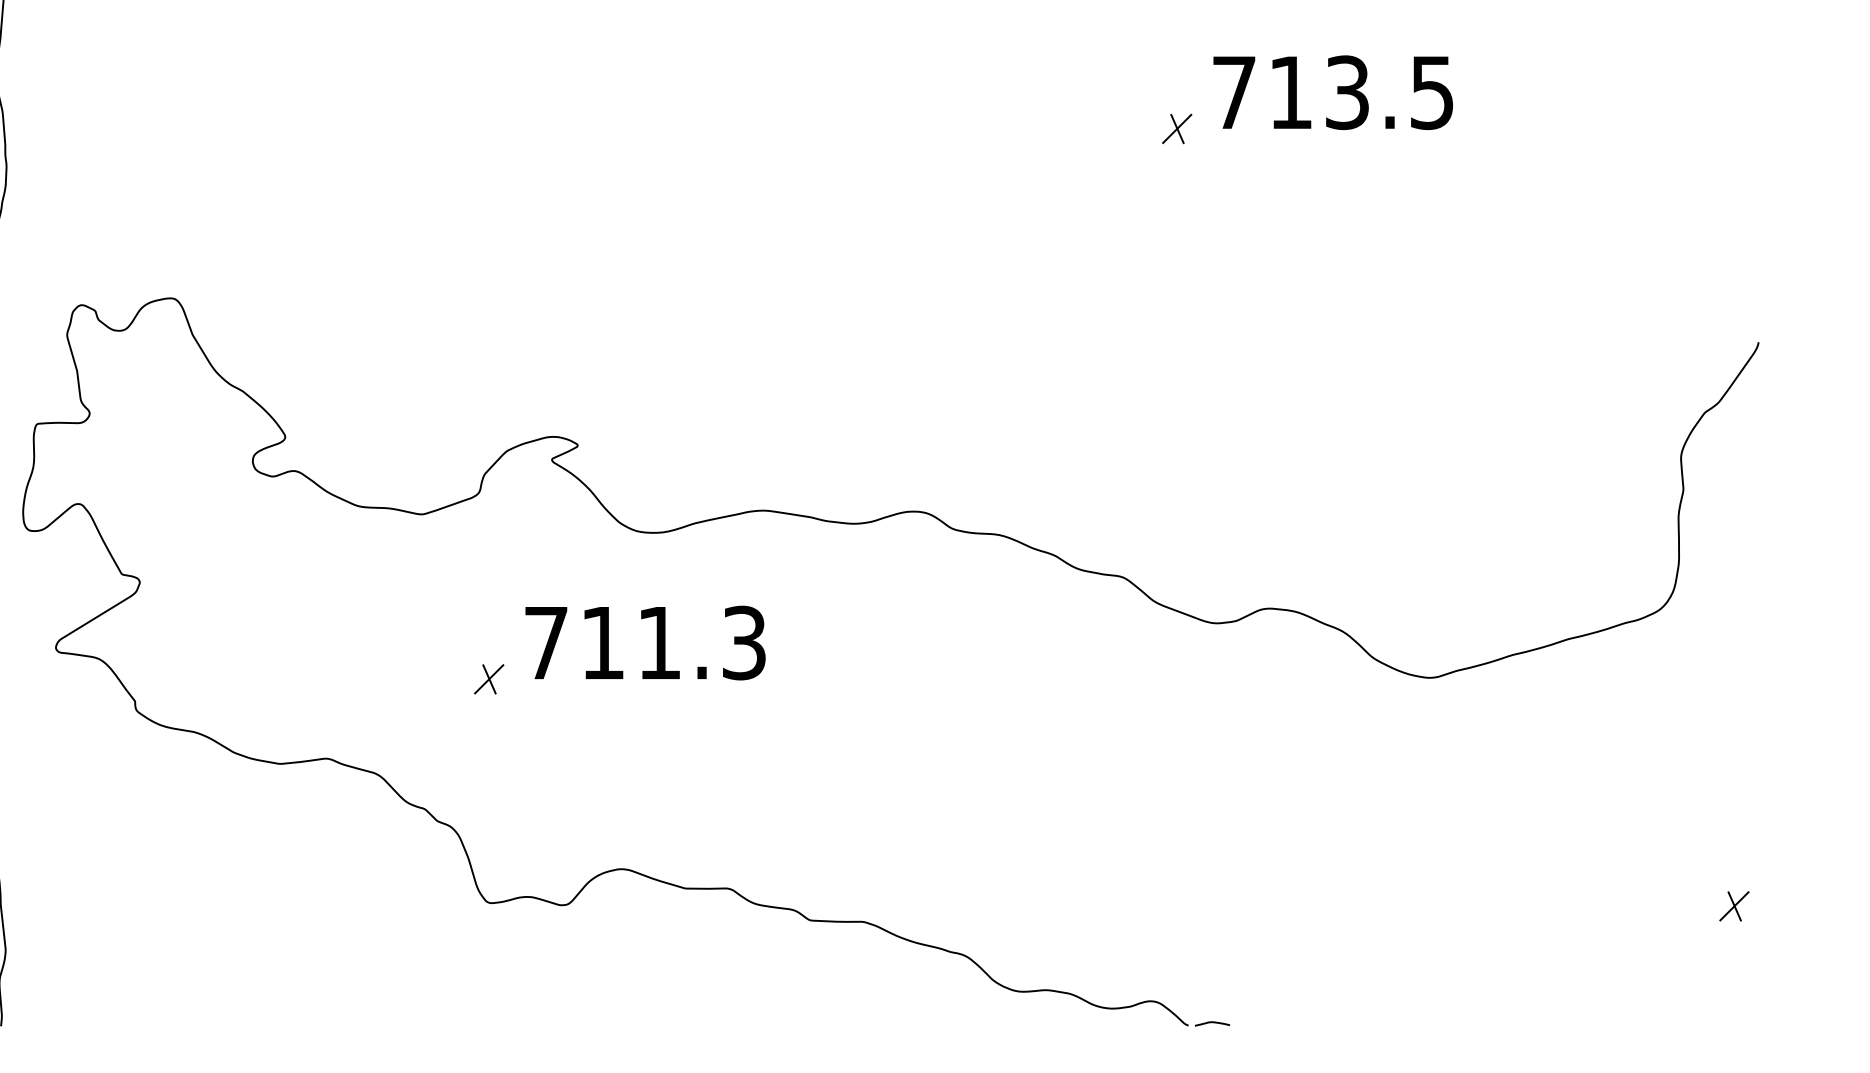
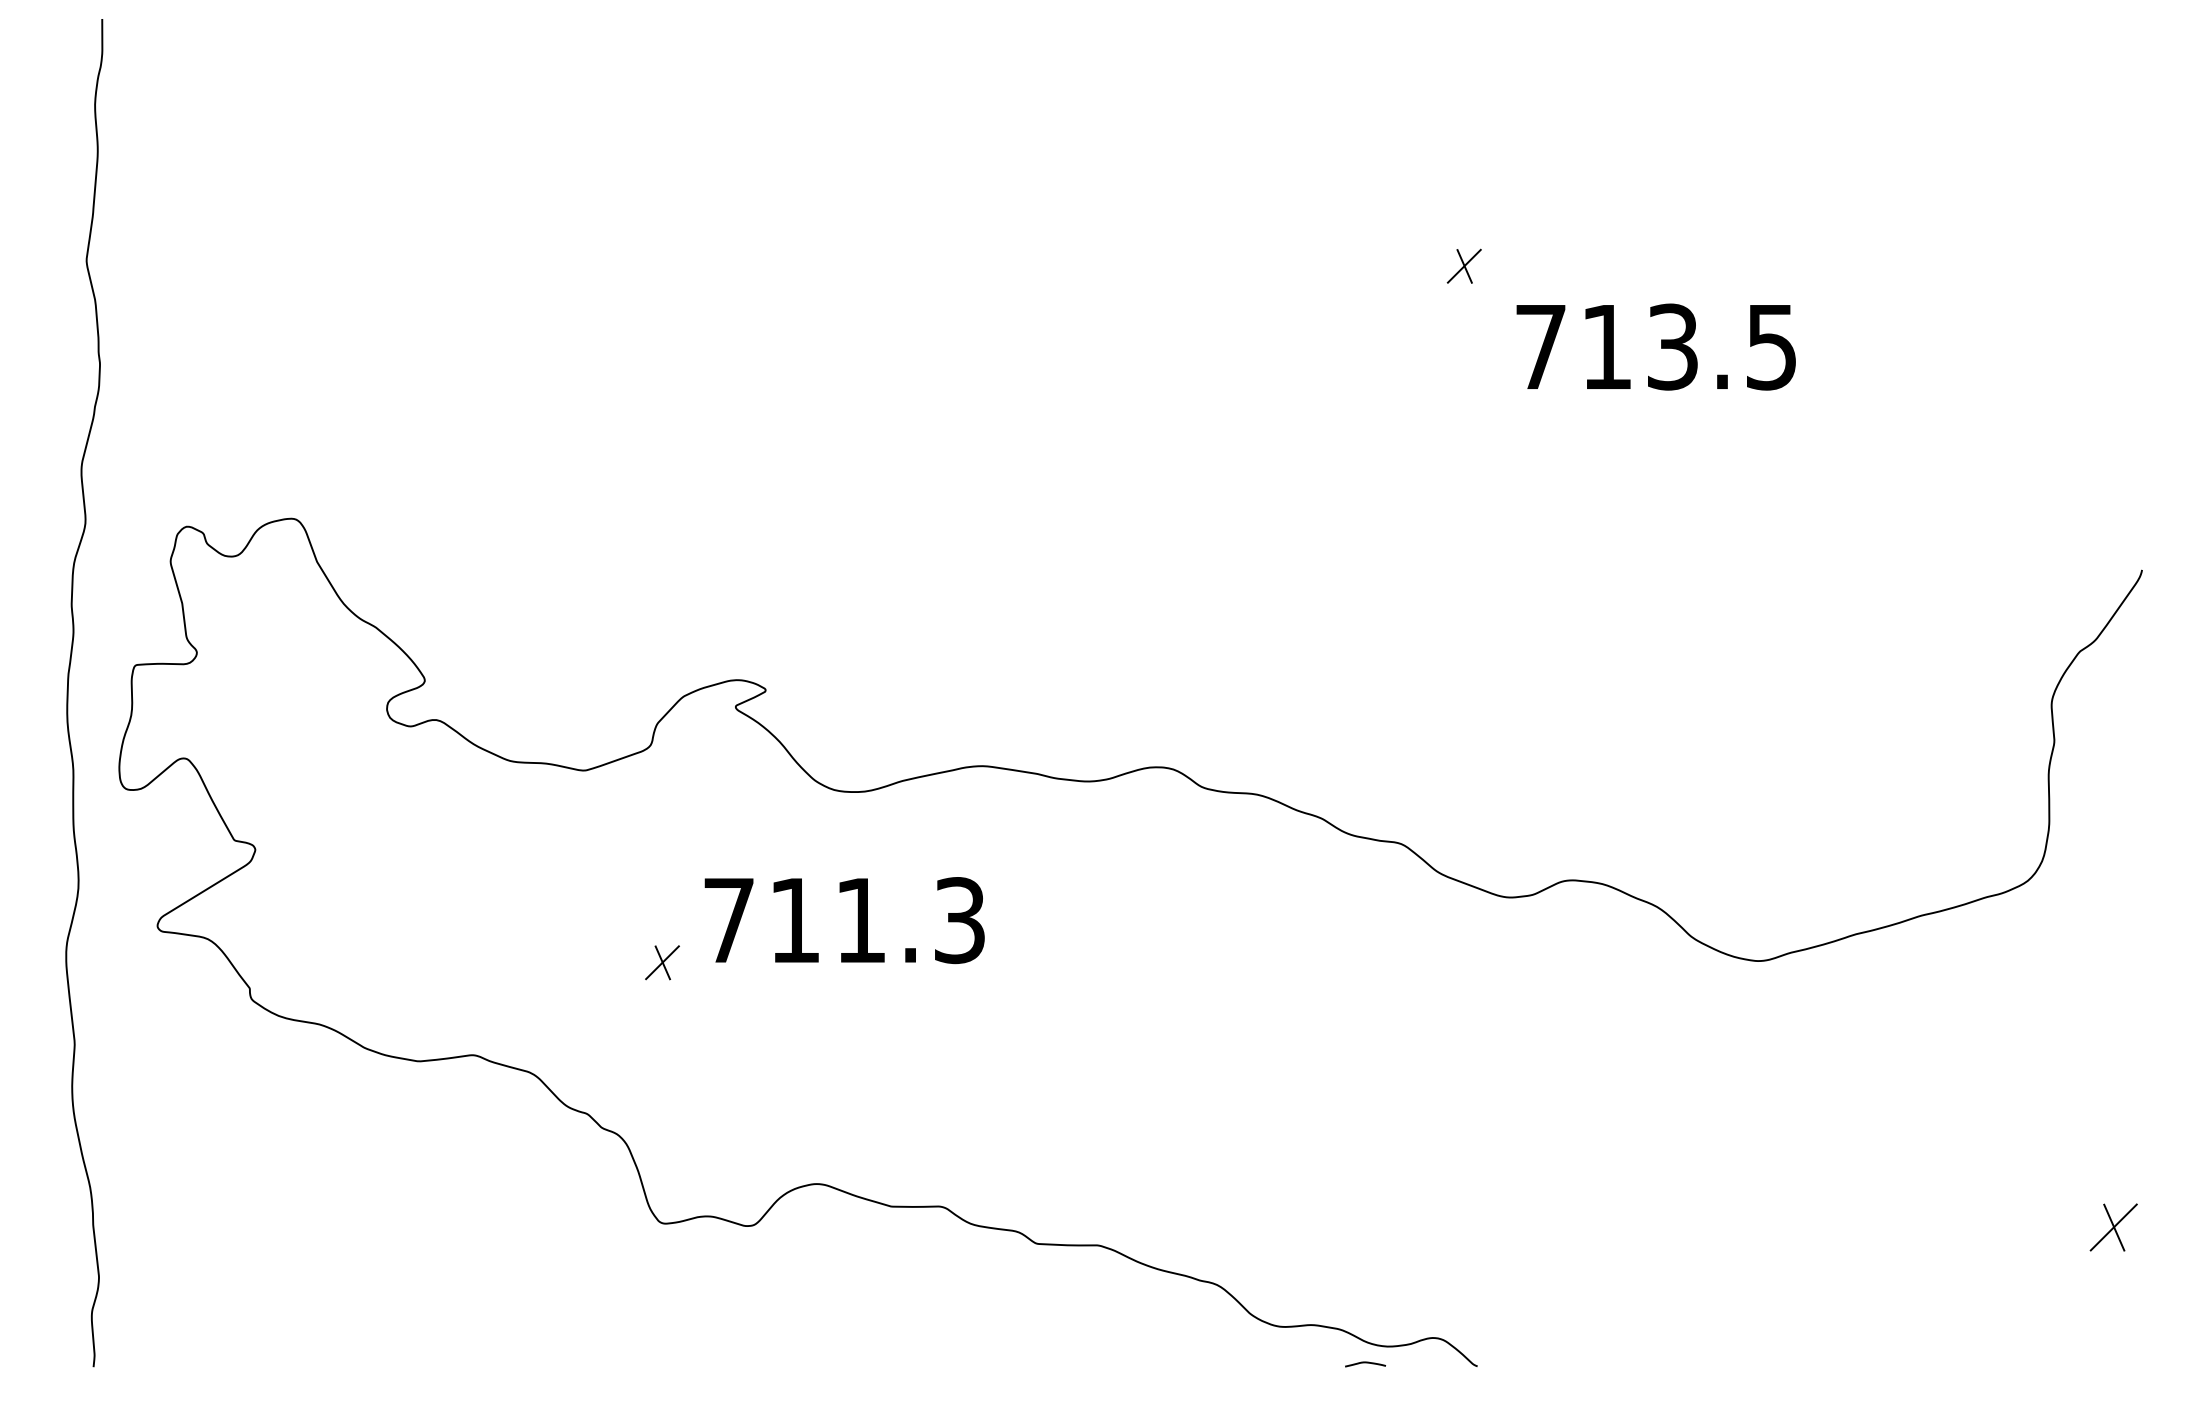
text: (1332, 92) -> (1655, 346), moved
part: (1176, 128) -> (1463, 265), moved
part: (1734, 905) -> (2113, 1226), size x1.4
curve: (1212, 1023) -> (1365, 1363), moved

